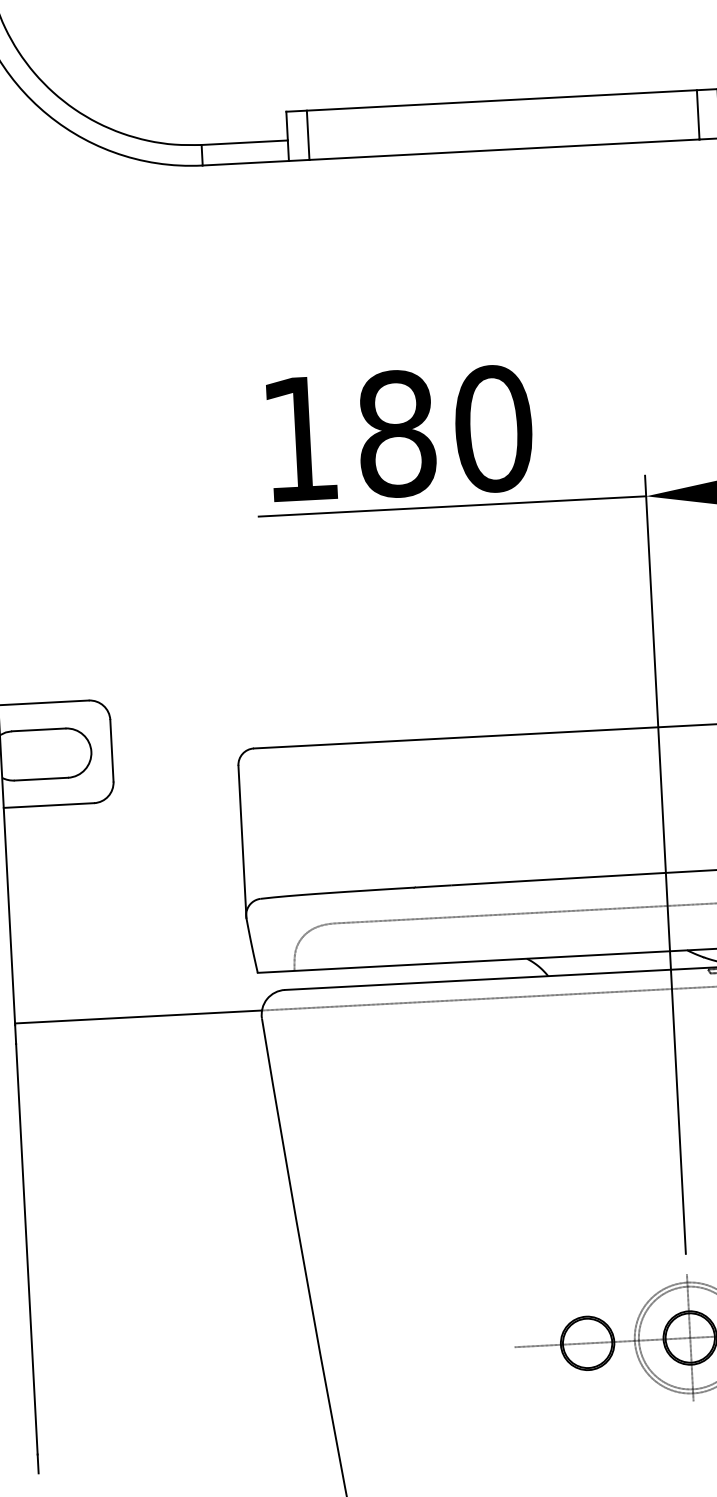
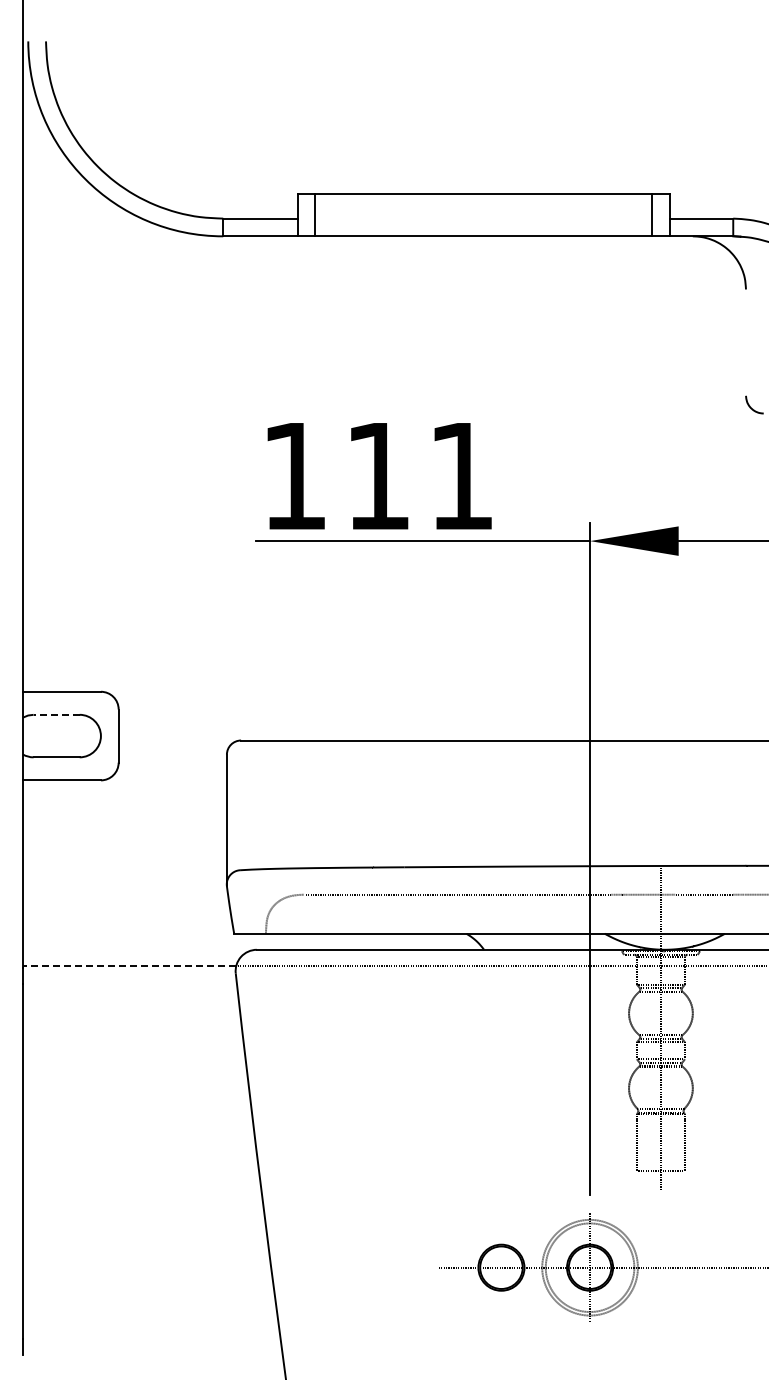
text: (444, 431) -> (419, 476), 180 -> 111
line: (38, 729) -> (56, 714), solid -> dashed
line: (138, 1017) -> (129, 966), solid -> dashed

